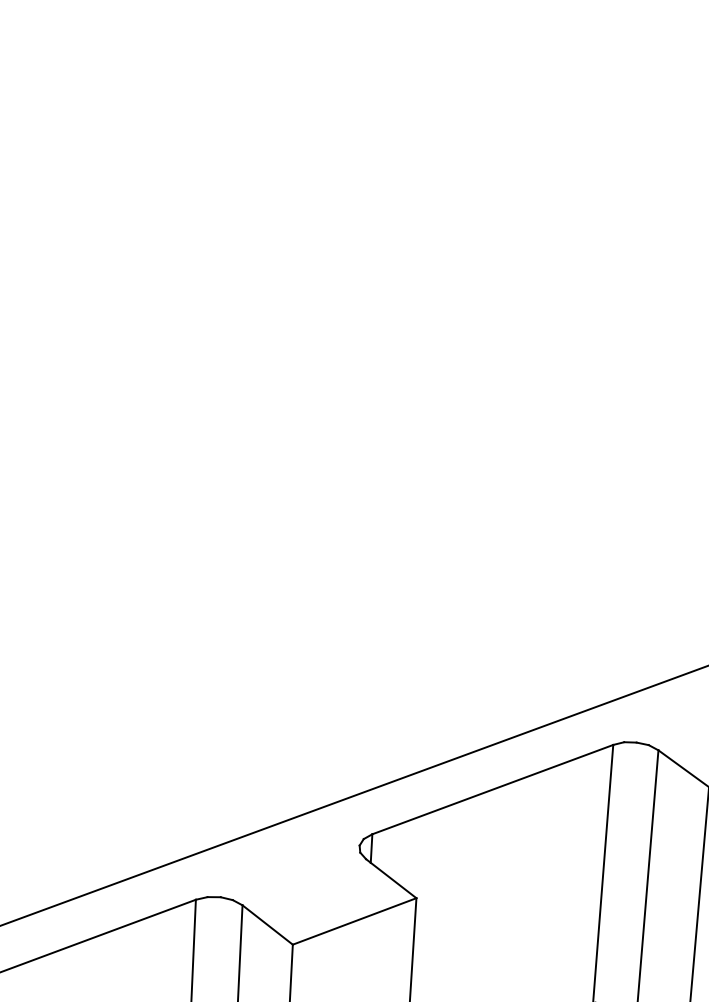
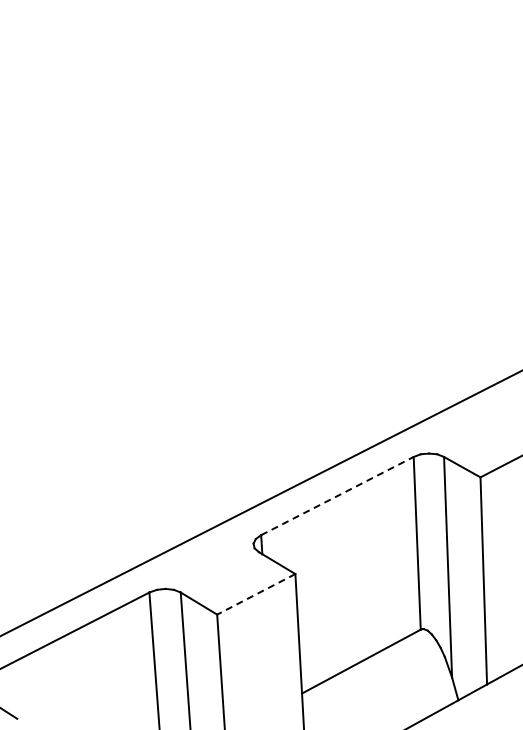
line: (492, 790) -> (337, 496), solid -> dashed
line: (353, 921) -> (255, 594), solid -> dashed

